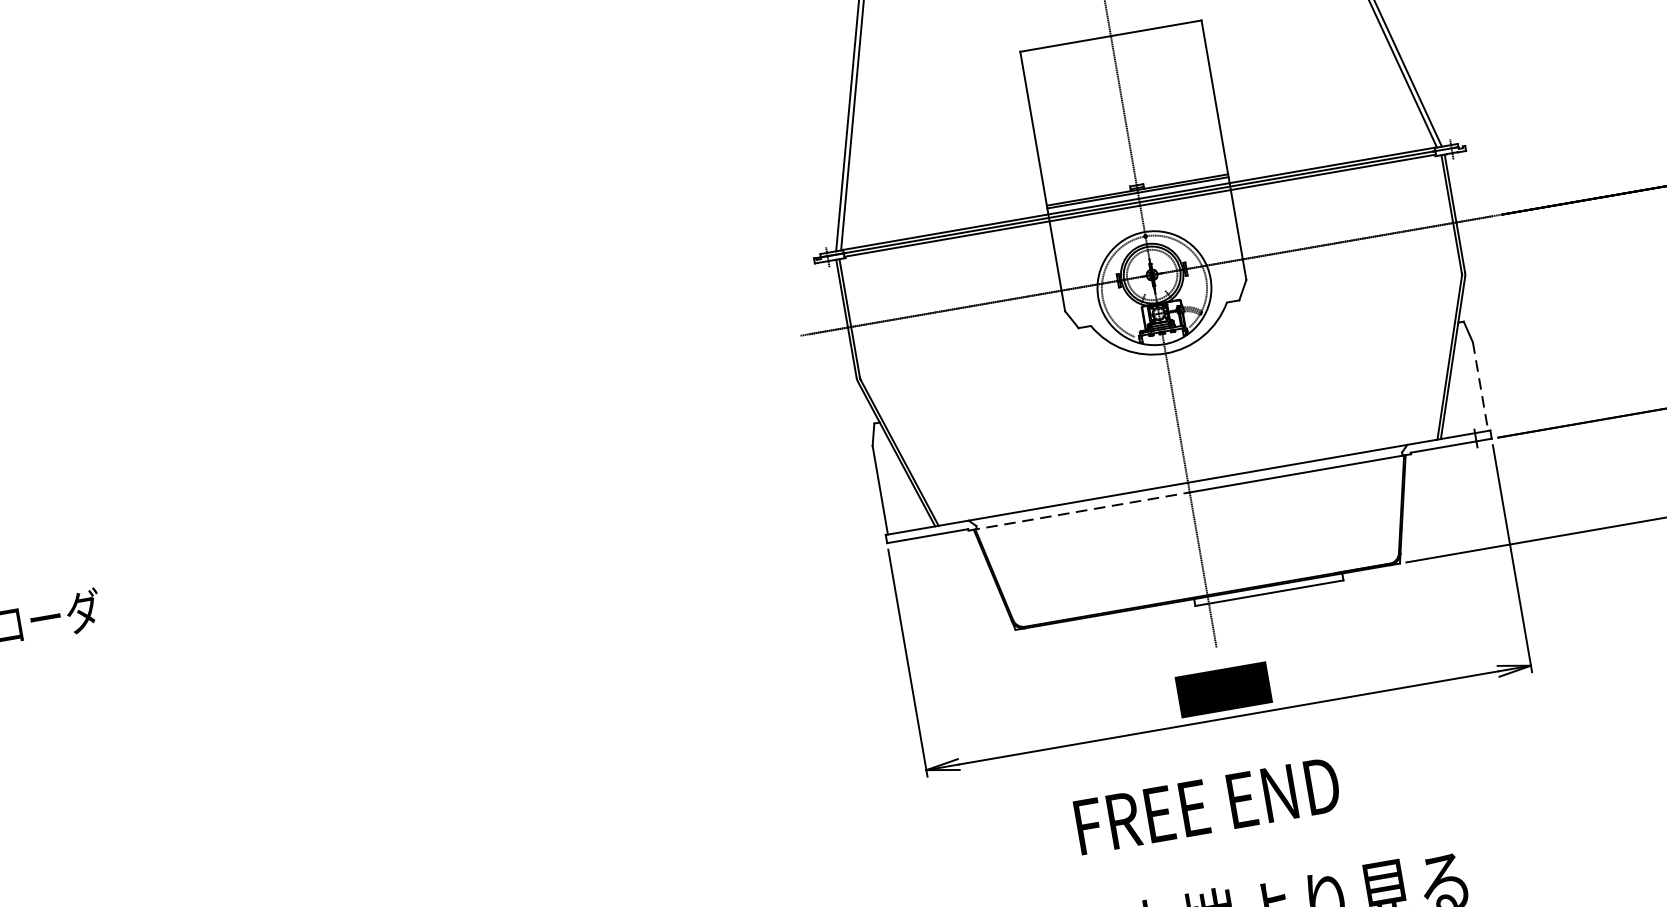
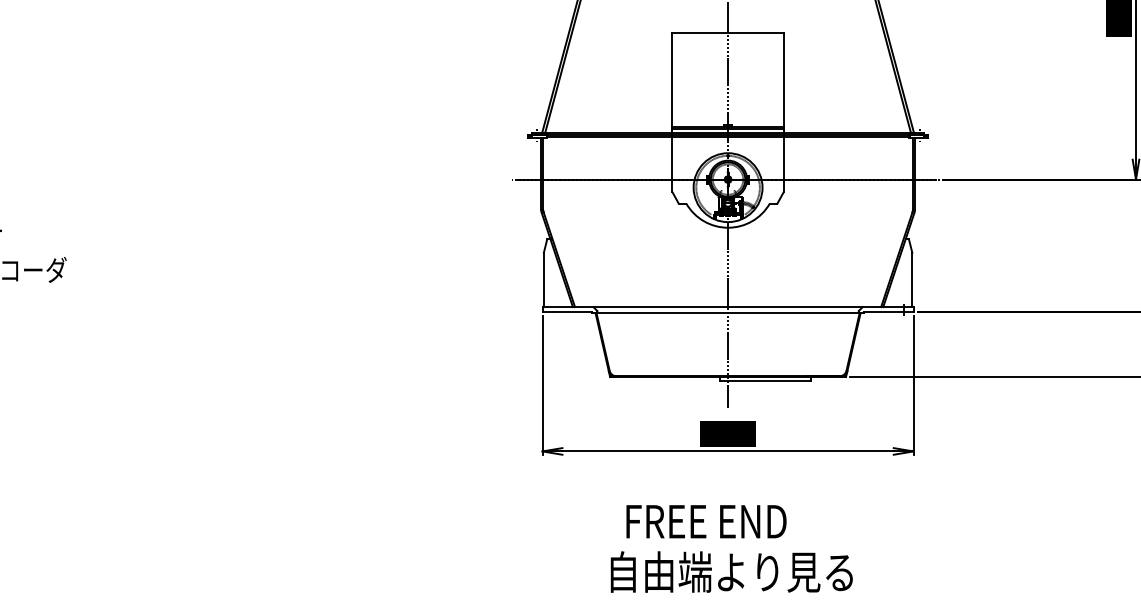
line: (1481, 387) -> (912, 280), dashed -> solid
line: (1079, 512) -> (660, 313), dashed -> solid
text: (1207, 805) -> (706, 521), moved

